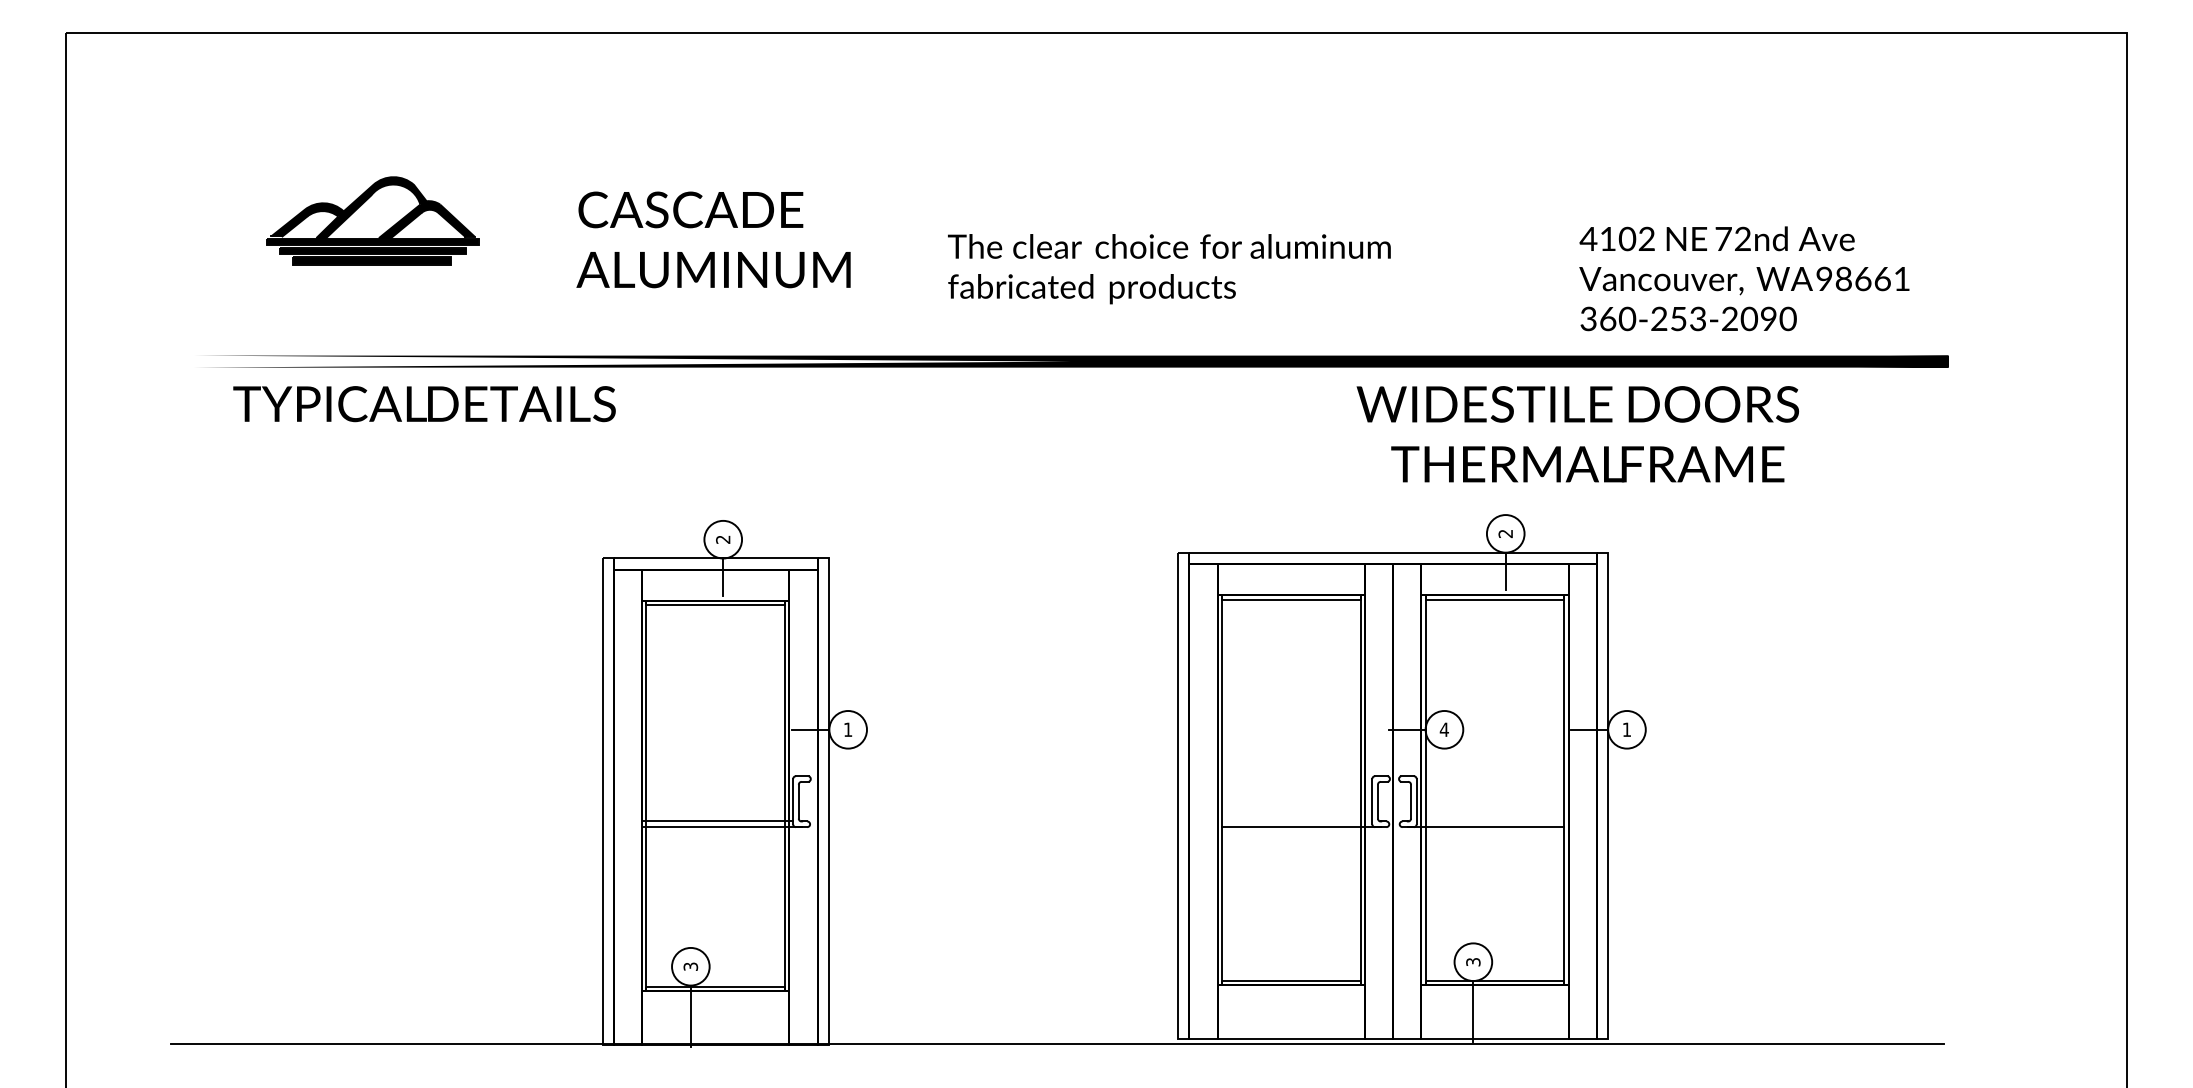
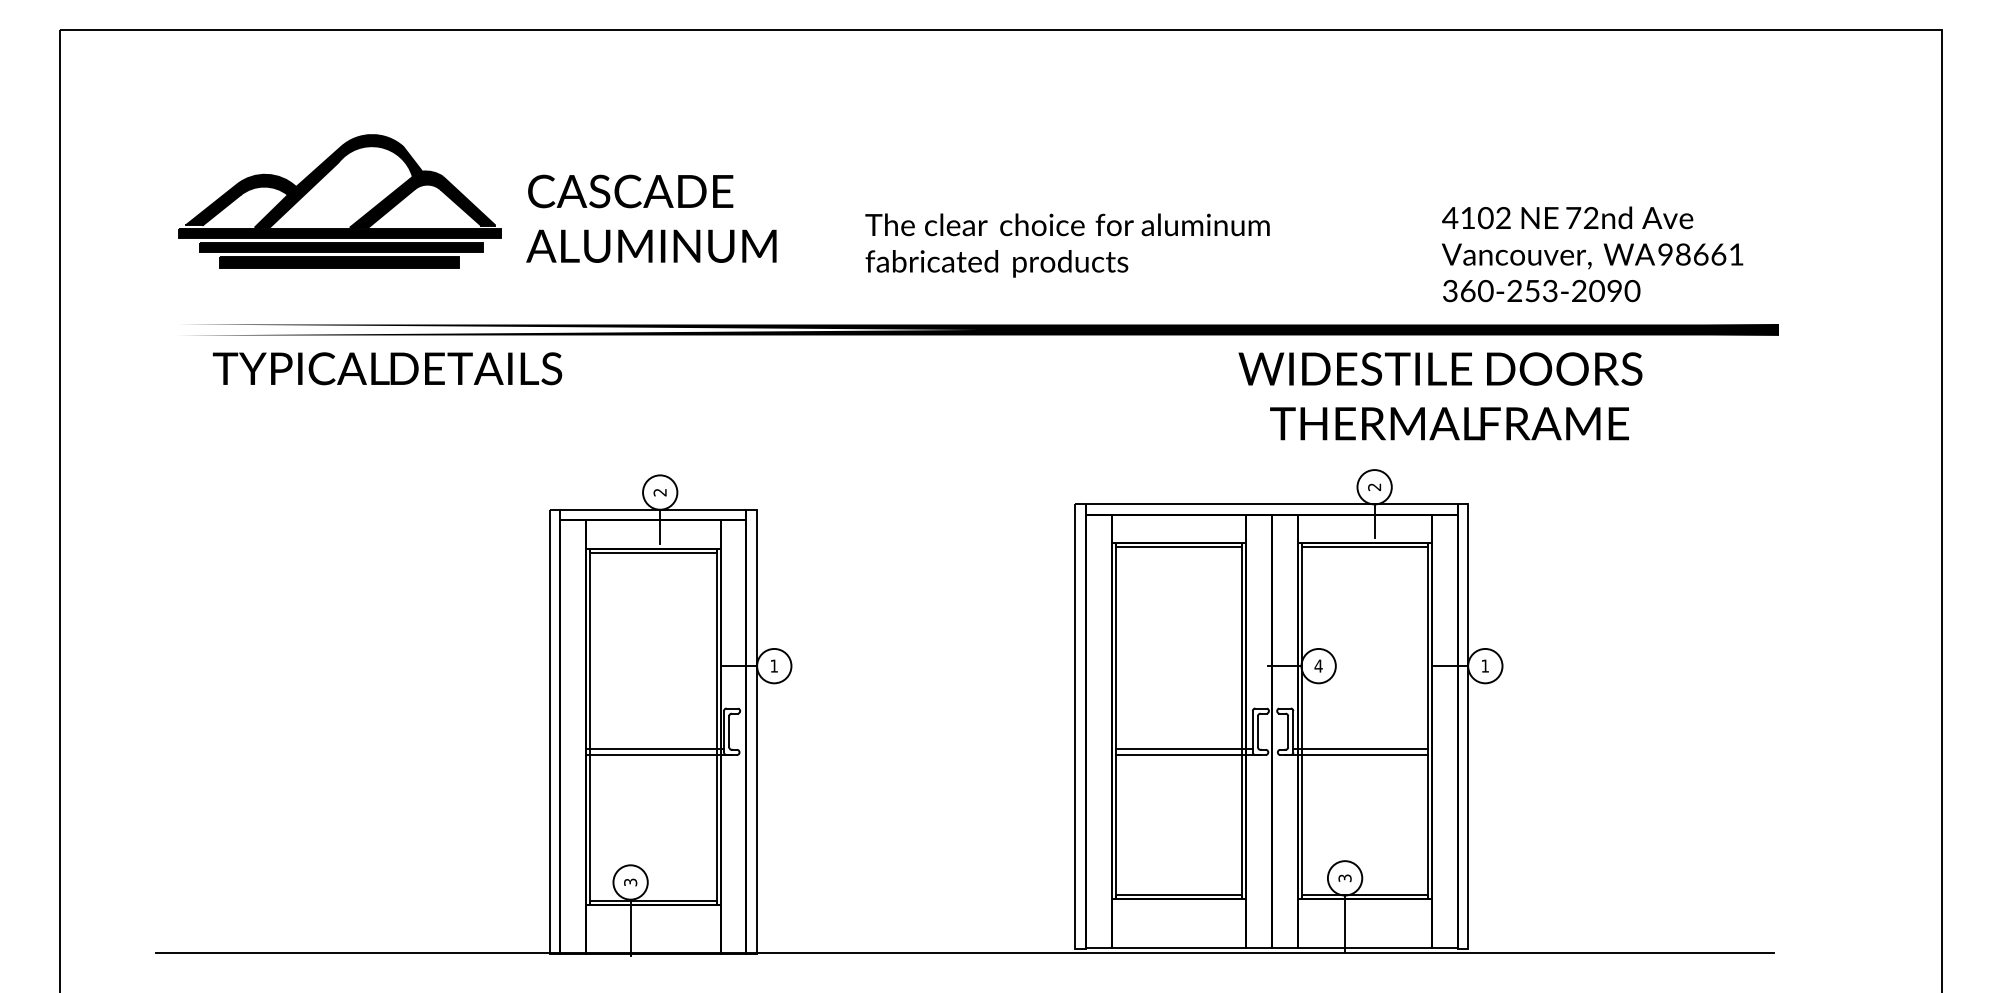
part: (371, 220) -> (339, 201), size x1.67
line: (1296, 821) -> (1183, 749), added
line: (1490, 821) -> (1360, 749), added

